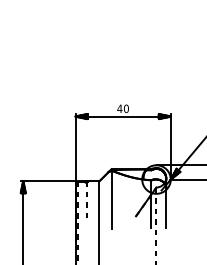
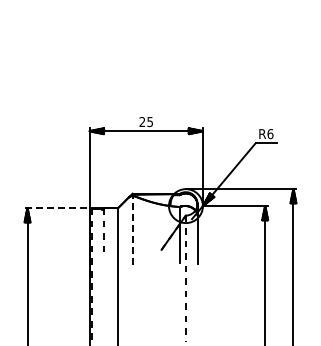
text: (123, 109) -> (146, 122), 40 -> 25
line: (48, 181) -> (57, 208), solid -> dashed
line: (111, 200) -> (132, 230), solid -> dashed

